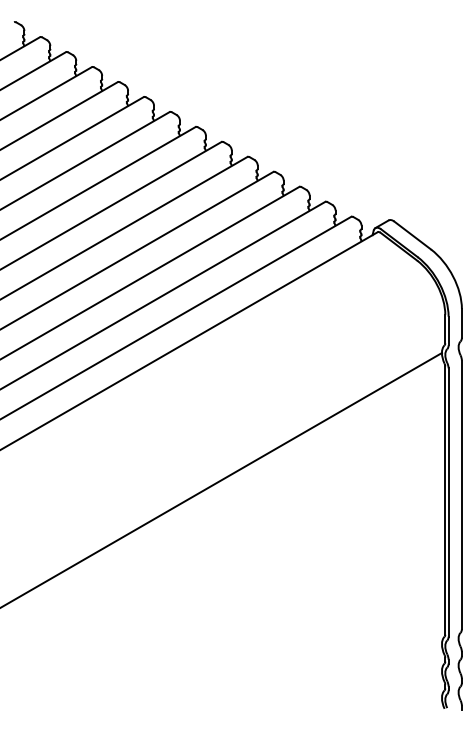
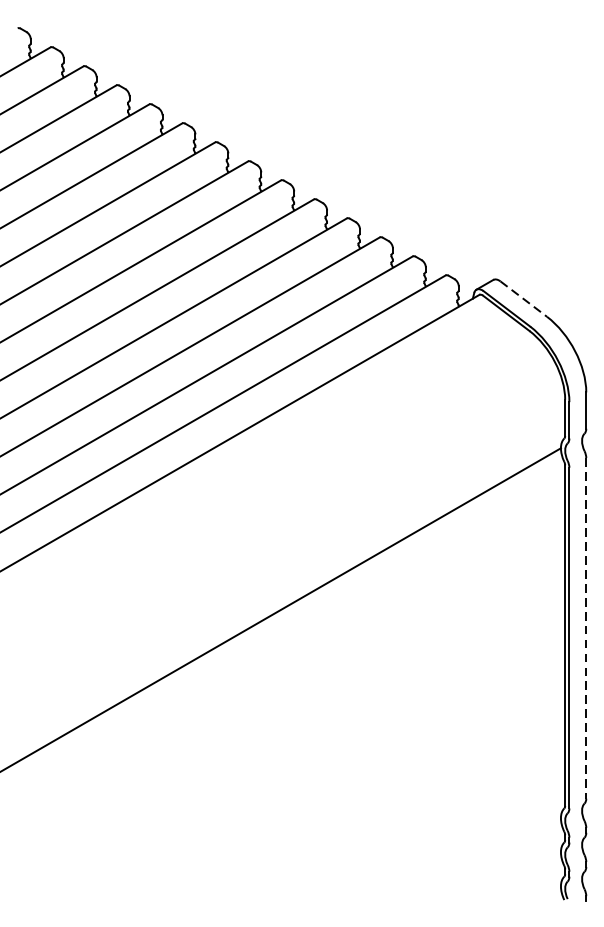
line: (413, 235) -> (524, 299), solid -> dashed
line: (461, 495) -> (585, 629), solid -> dashed

